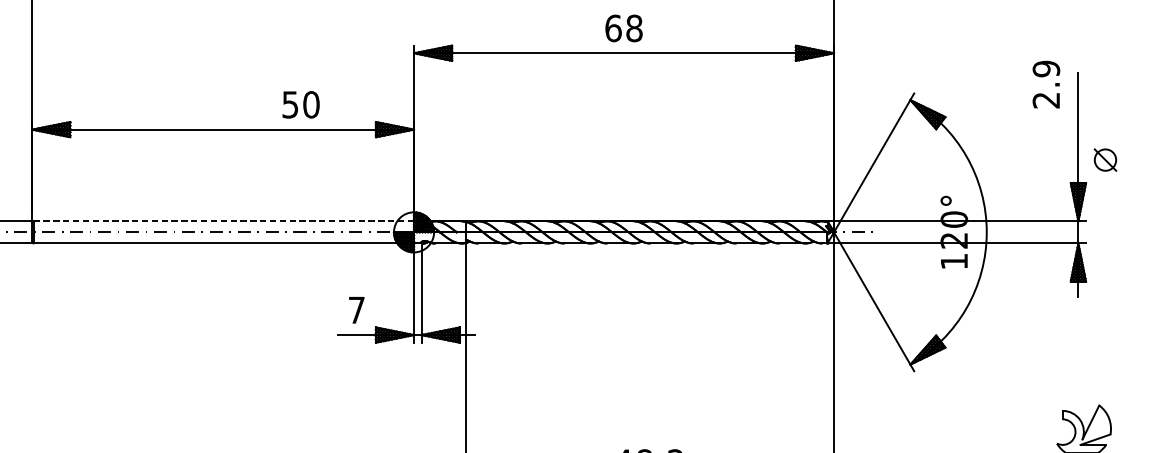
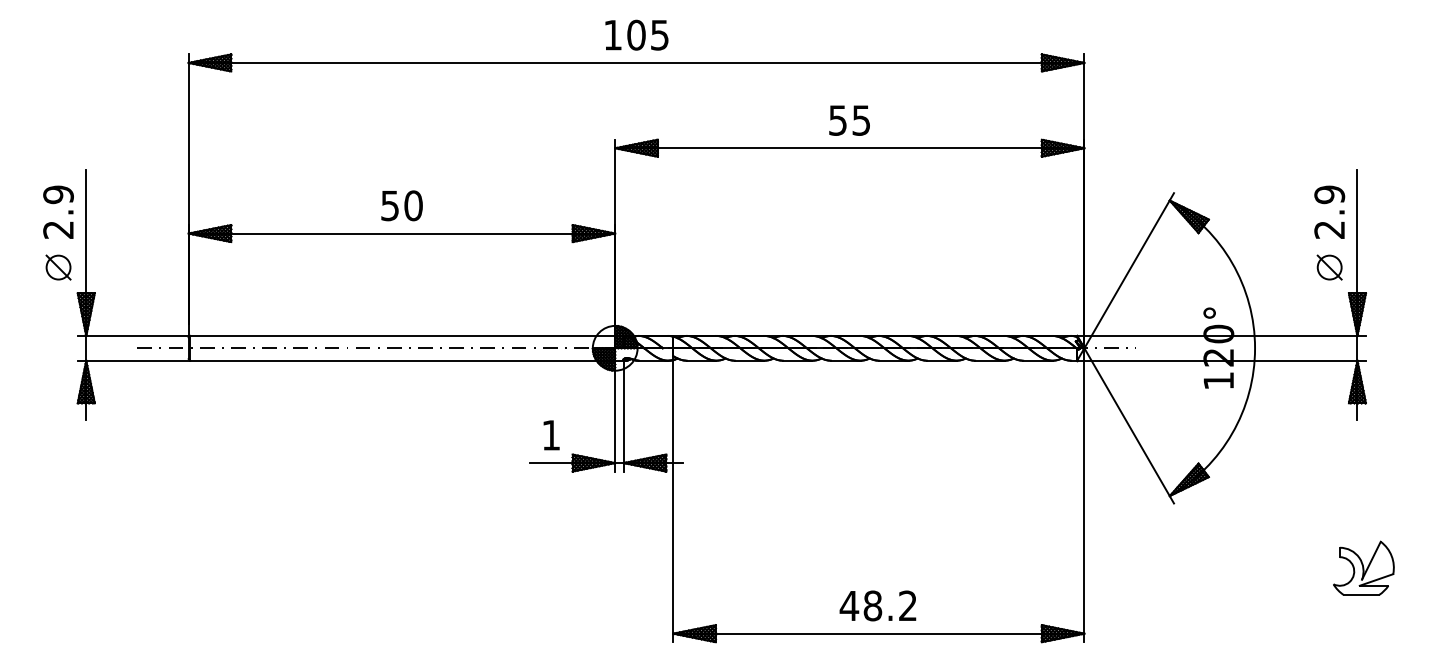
text: (623, 28) -> (849, 120), 68 -> 55
text: (1046, 83) -> (1329, 211), moved
text: (300, 104) -> (401, 205), moved
part: (1105, 160) -> (1329, 267), moved
line: (223, 220) -> (402, 335), dashed -> solid
text: (356, 310) -> (550, 435), 7 -> 1

